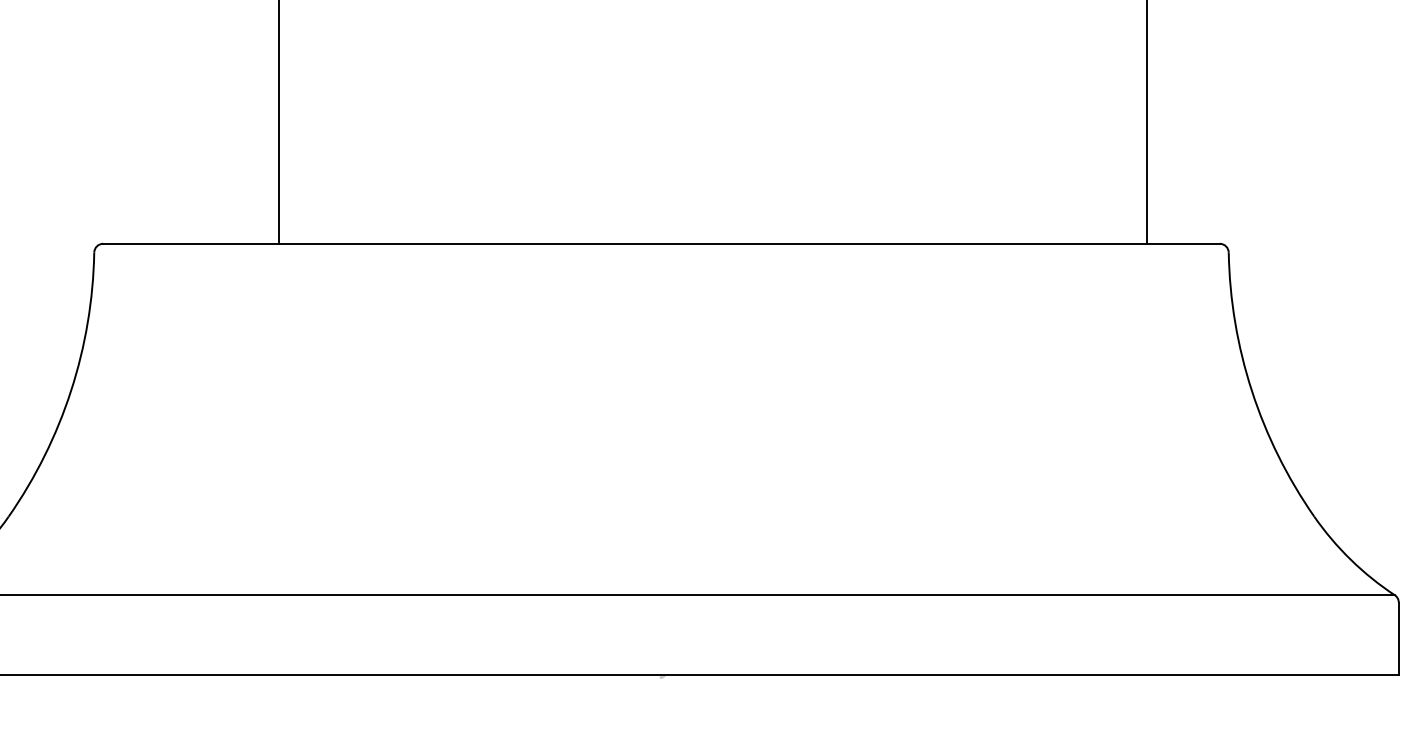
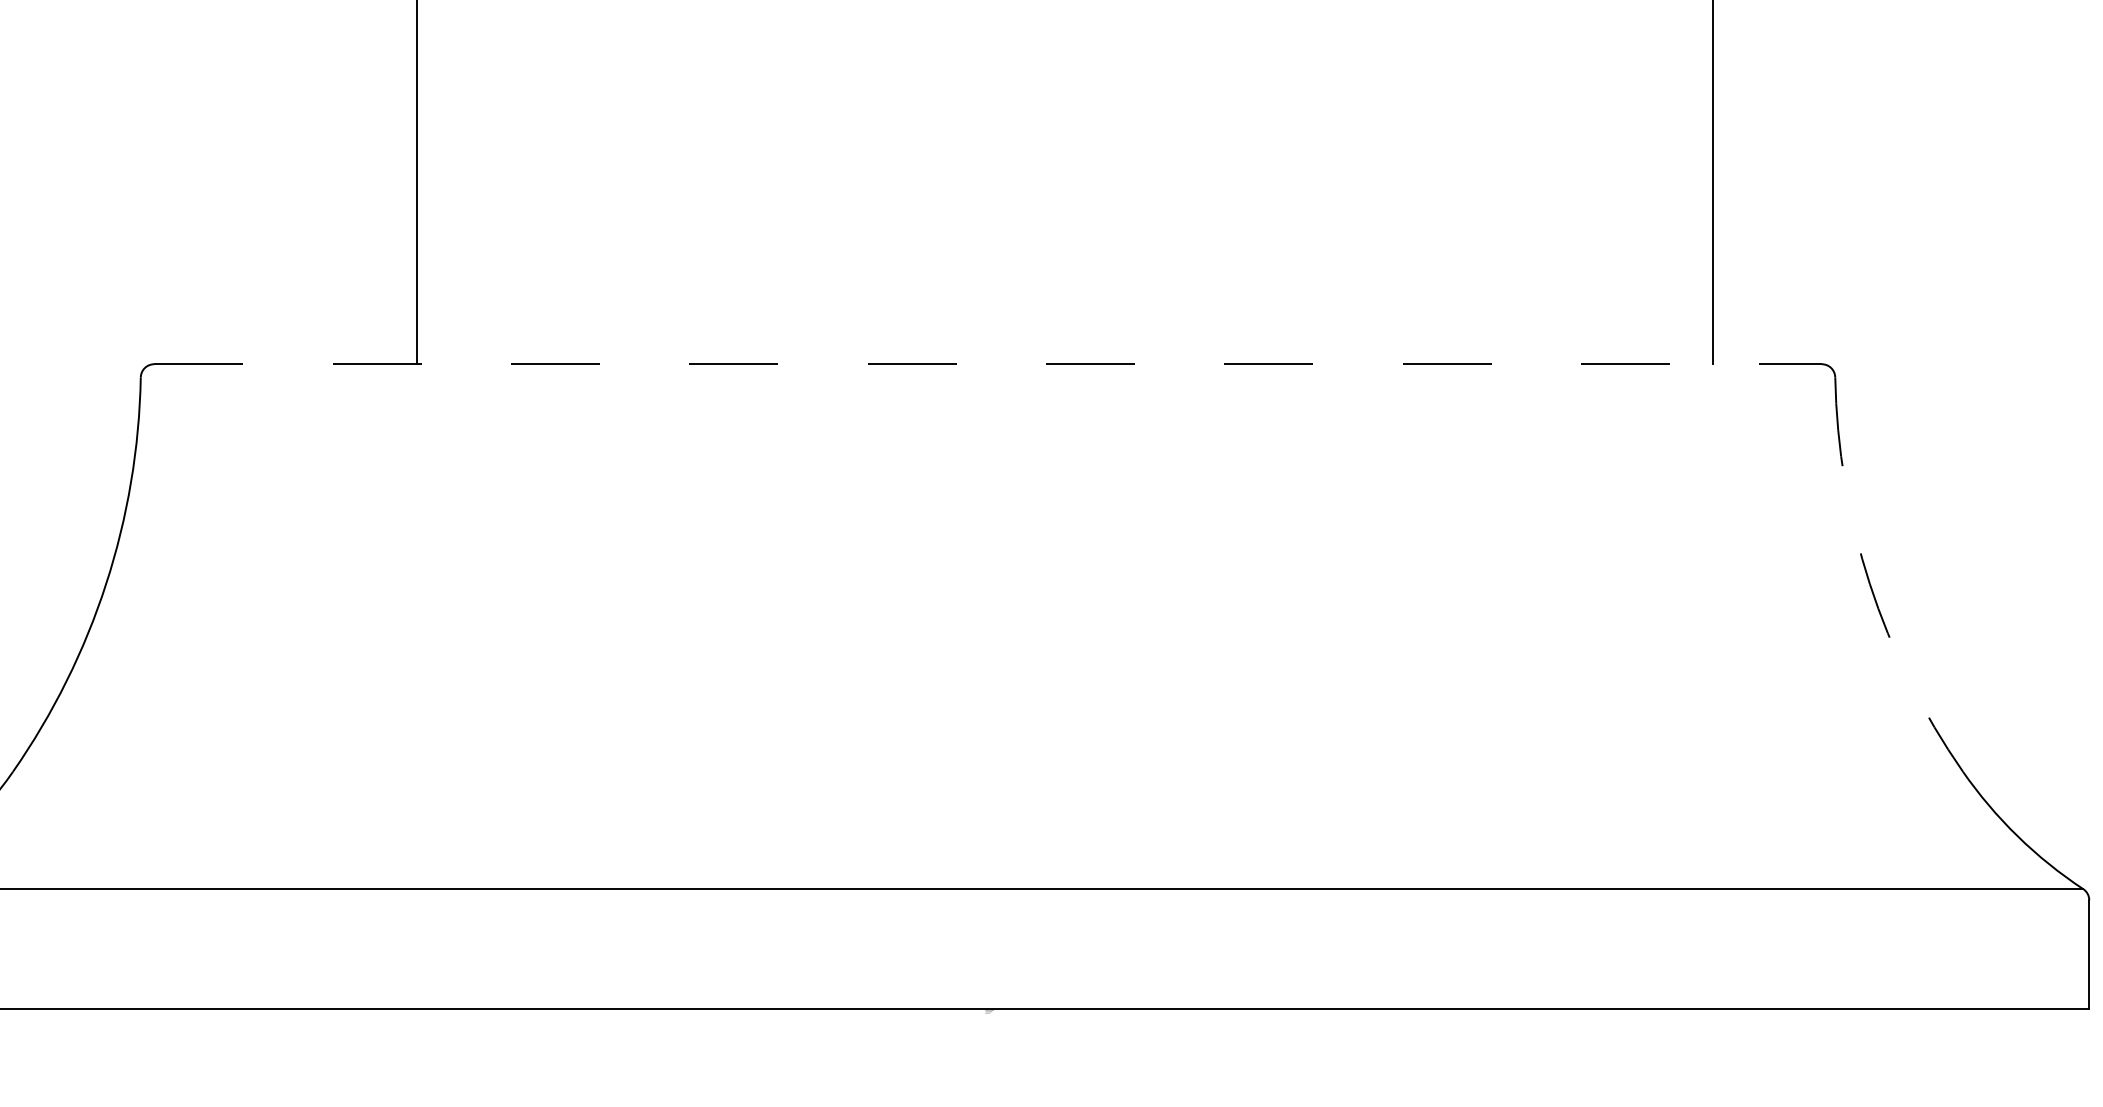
line: (662, 243) -> (989, 363), solid -> dashed
arc: (1251, 390) -> (1869, 583), solid -> dashed

